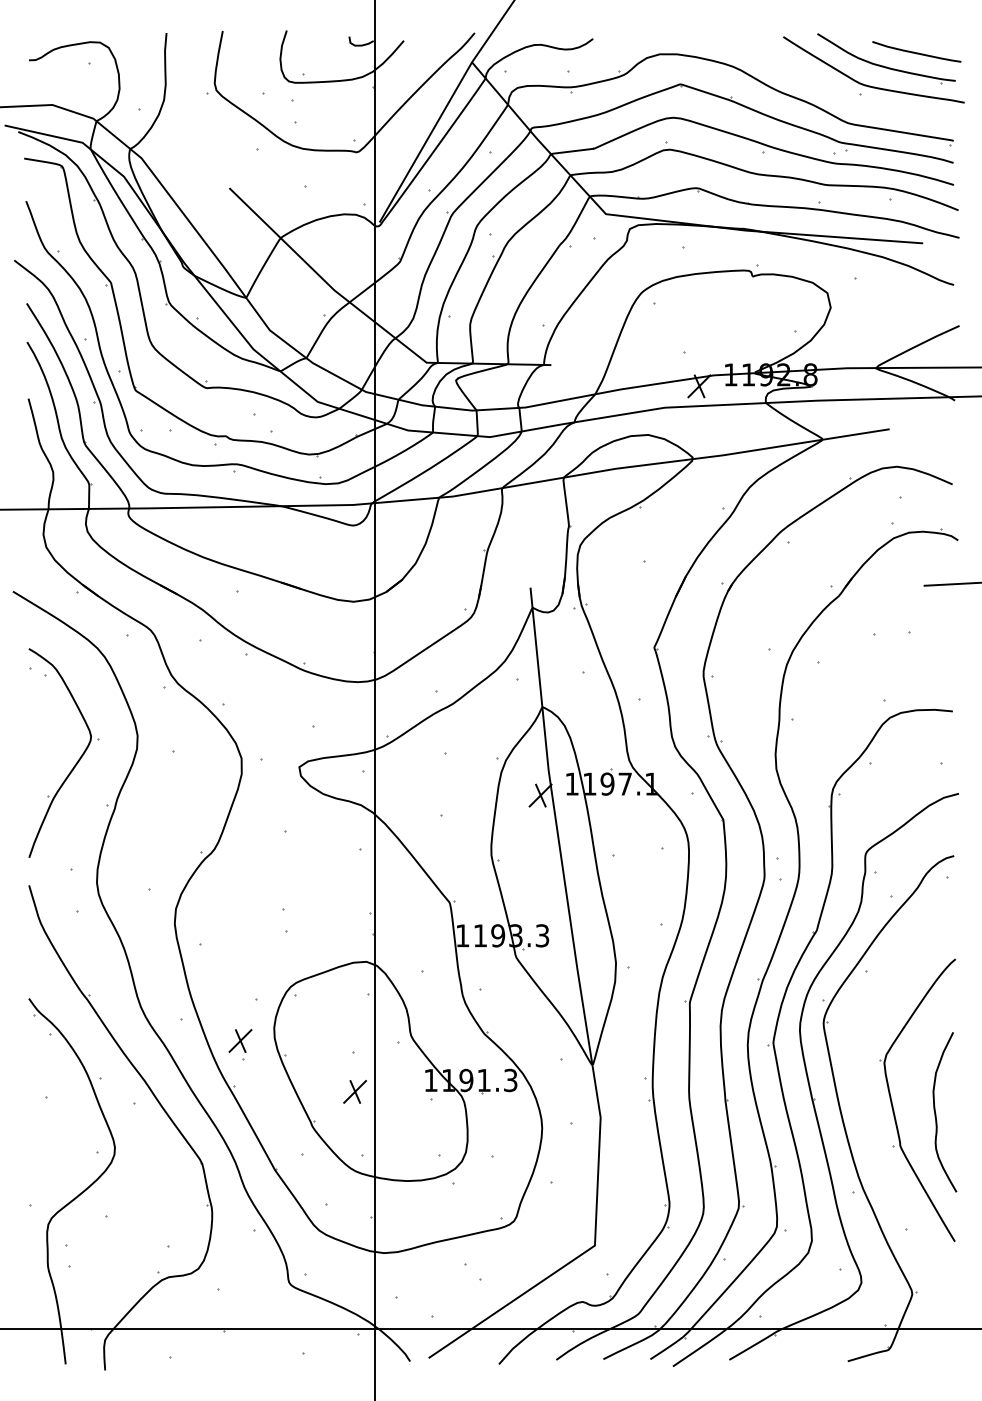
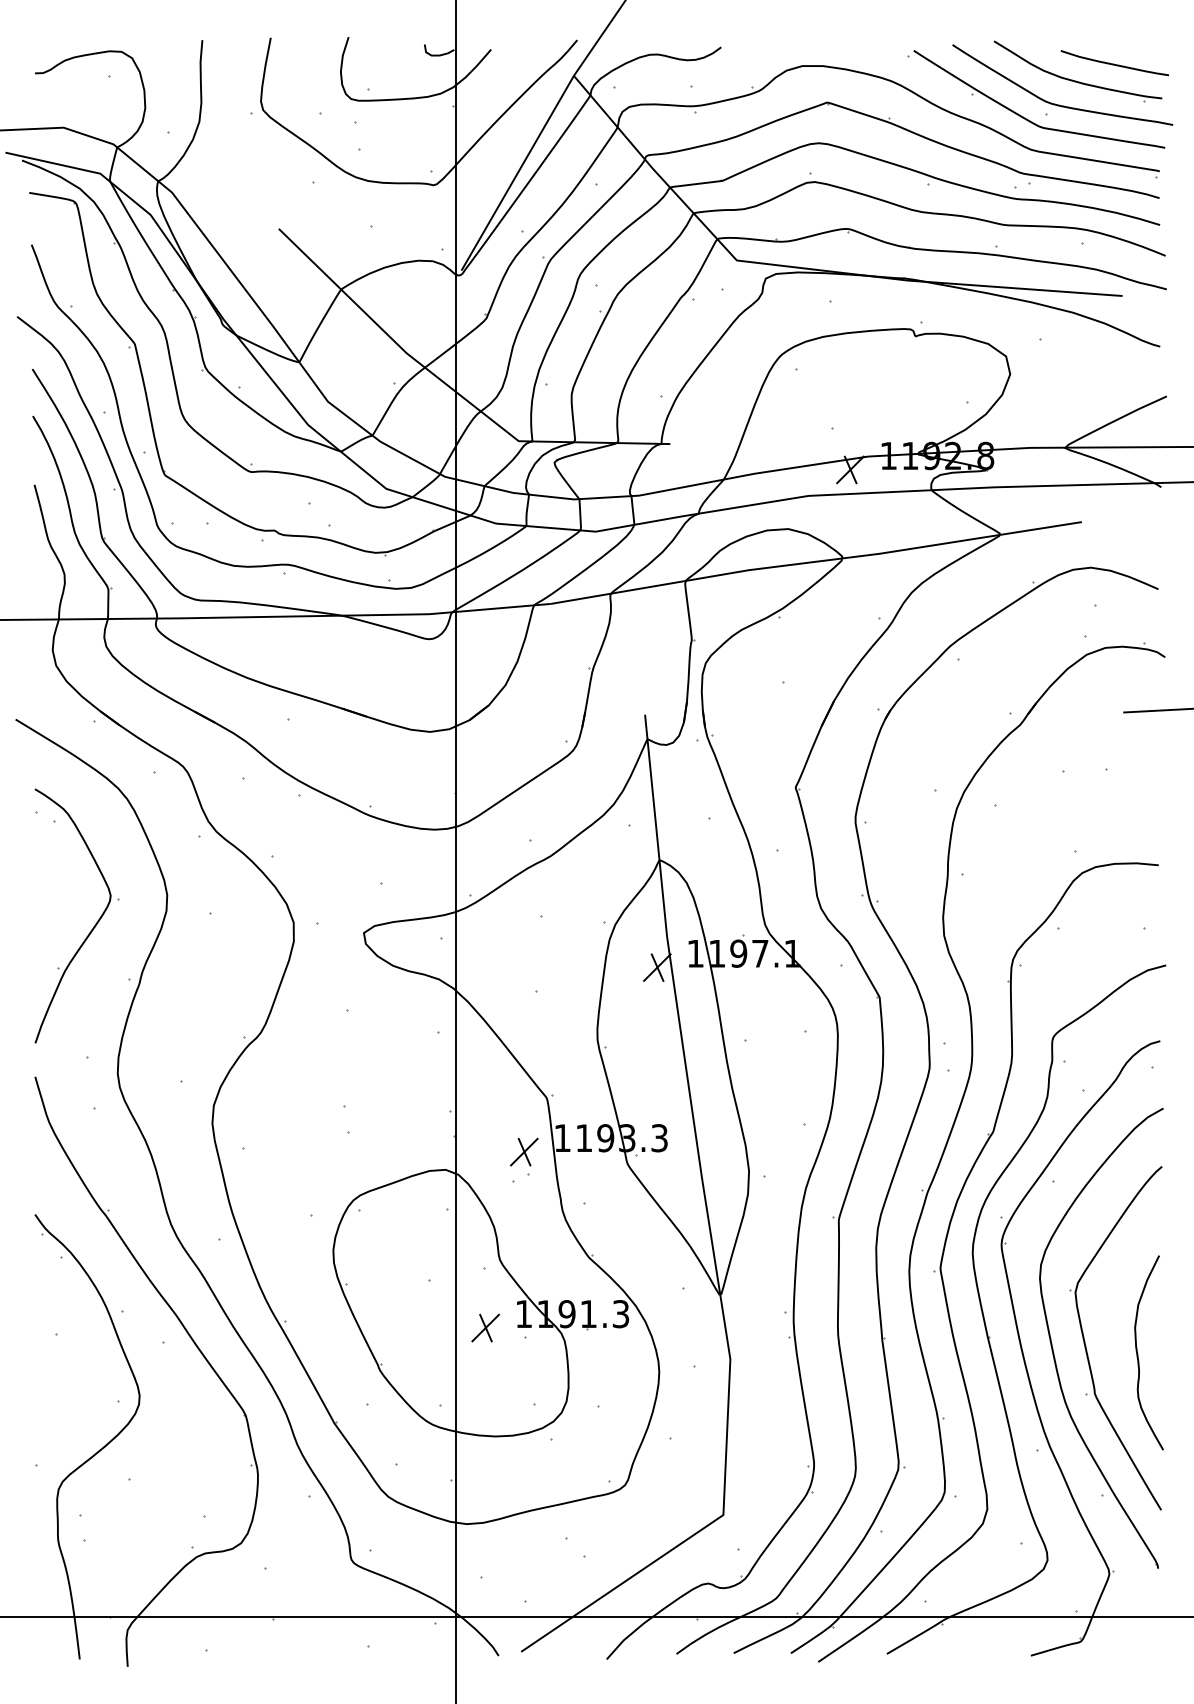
part: (843, 96) -> (1025, 117), added
part: (240, 1044) -> (524, 1156), moved
part: (354, 1091) -> (485, 1327), moved
part: (866, 1108) -> (1053, 1348), added

